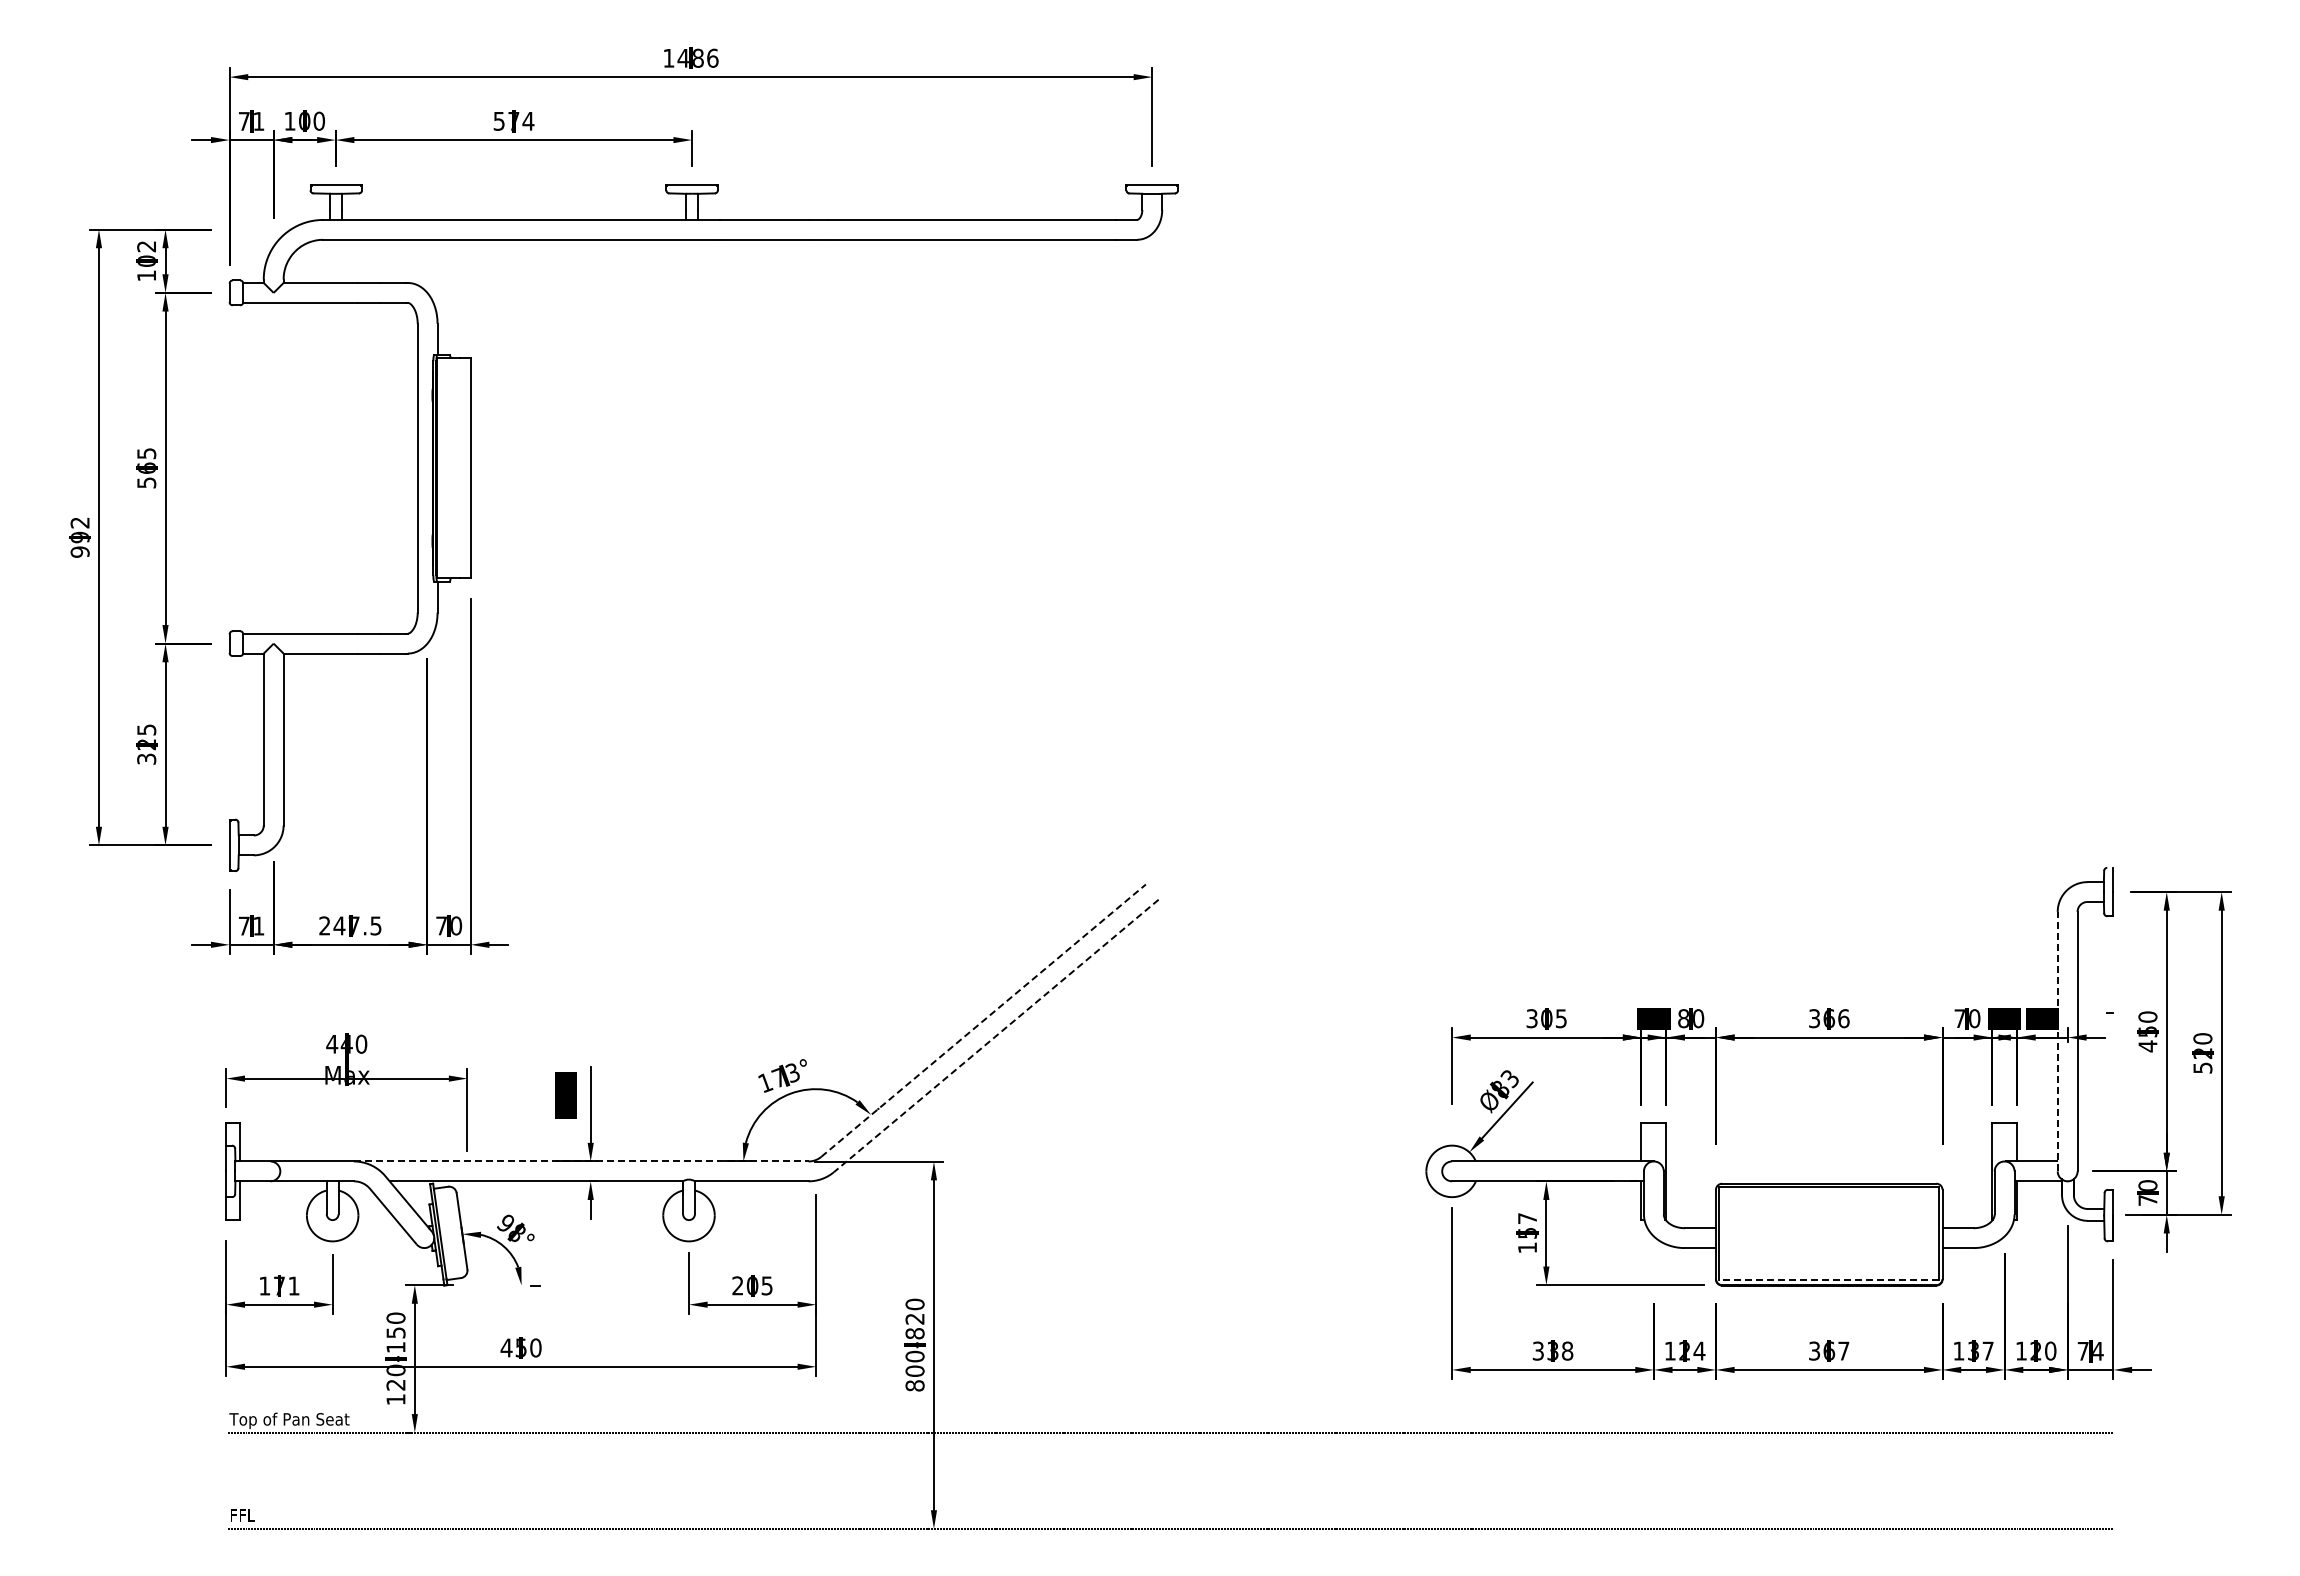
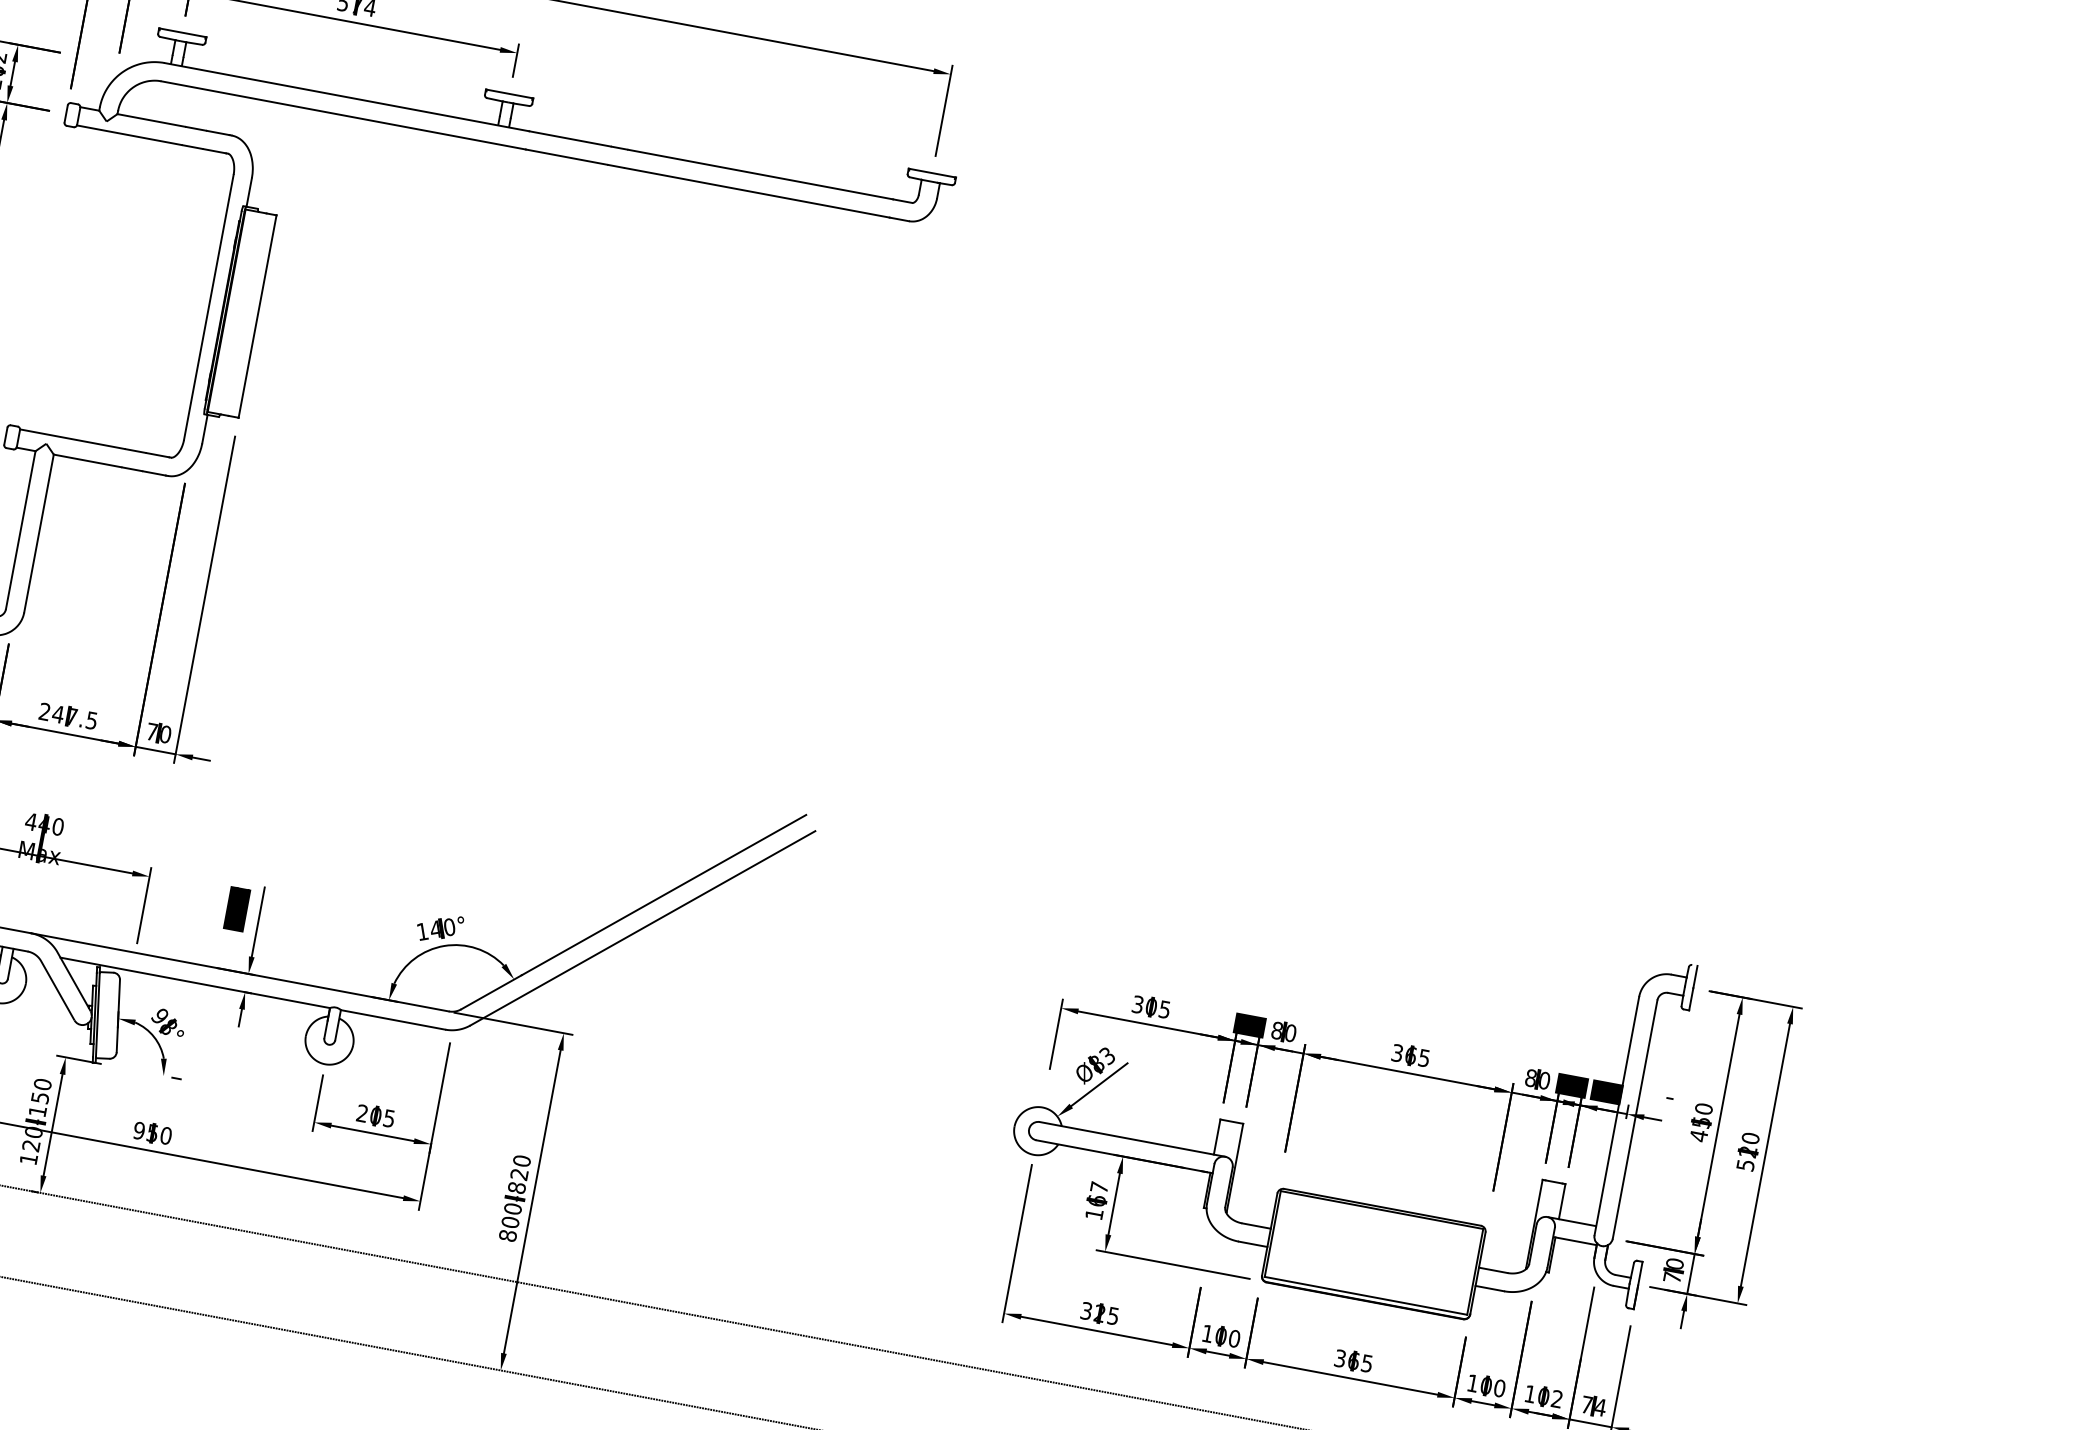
text: (1843, 1018) -> (1424, 1058), 366 -> 365
text: (1959, 1018) -> (1530, 1077), 70 -> 80
line: (983, 1020) -> (633, 911), dashed -> solid
line: (996, 1035) -> (643, 928), dashed -> solid
line: (2057, 1041) -> (1616, 1115), dashed -> solid
text: (785, 1075) -> (442, 928), 173° -> 140°
line: (581, 1161) -> (240, 972), dashed -> solid
text: (1527, 1232) -> (1096, 1200), 157 -> 167
line: (1828, 1280) -> (1365, 1296), dashed -> solid
text: (506, 1347) -> (139, 1130), 450 -> 950
text: (1560, 1350) -> (1106, 1314), 338 -> 325
text: (1692, 1350) -> (1228, 1337), 124 -> 100
text: (1843, 1350) -> (1366, 1362), 367 -> 365
text: (1980, 1350) -> (1492, 1386), 137 -> 100
text: (2043, 1350) -> (1550, 1397), 120 -> 102

